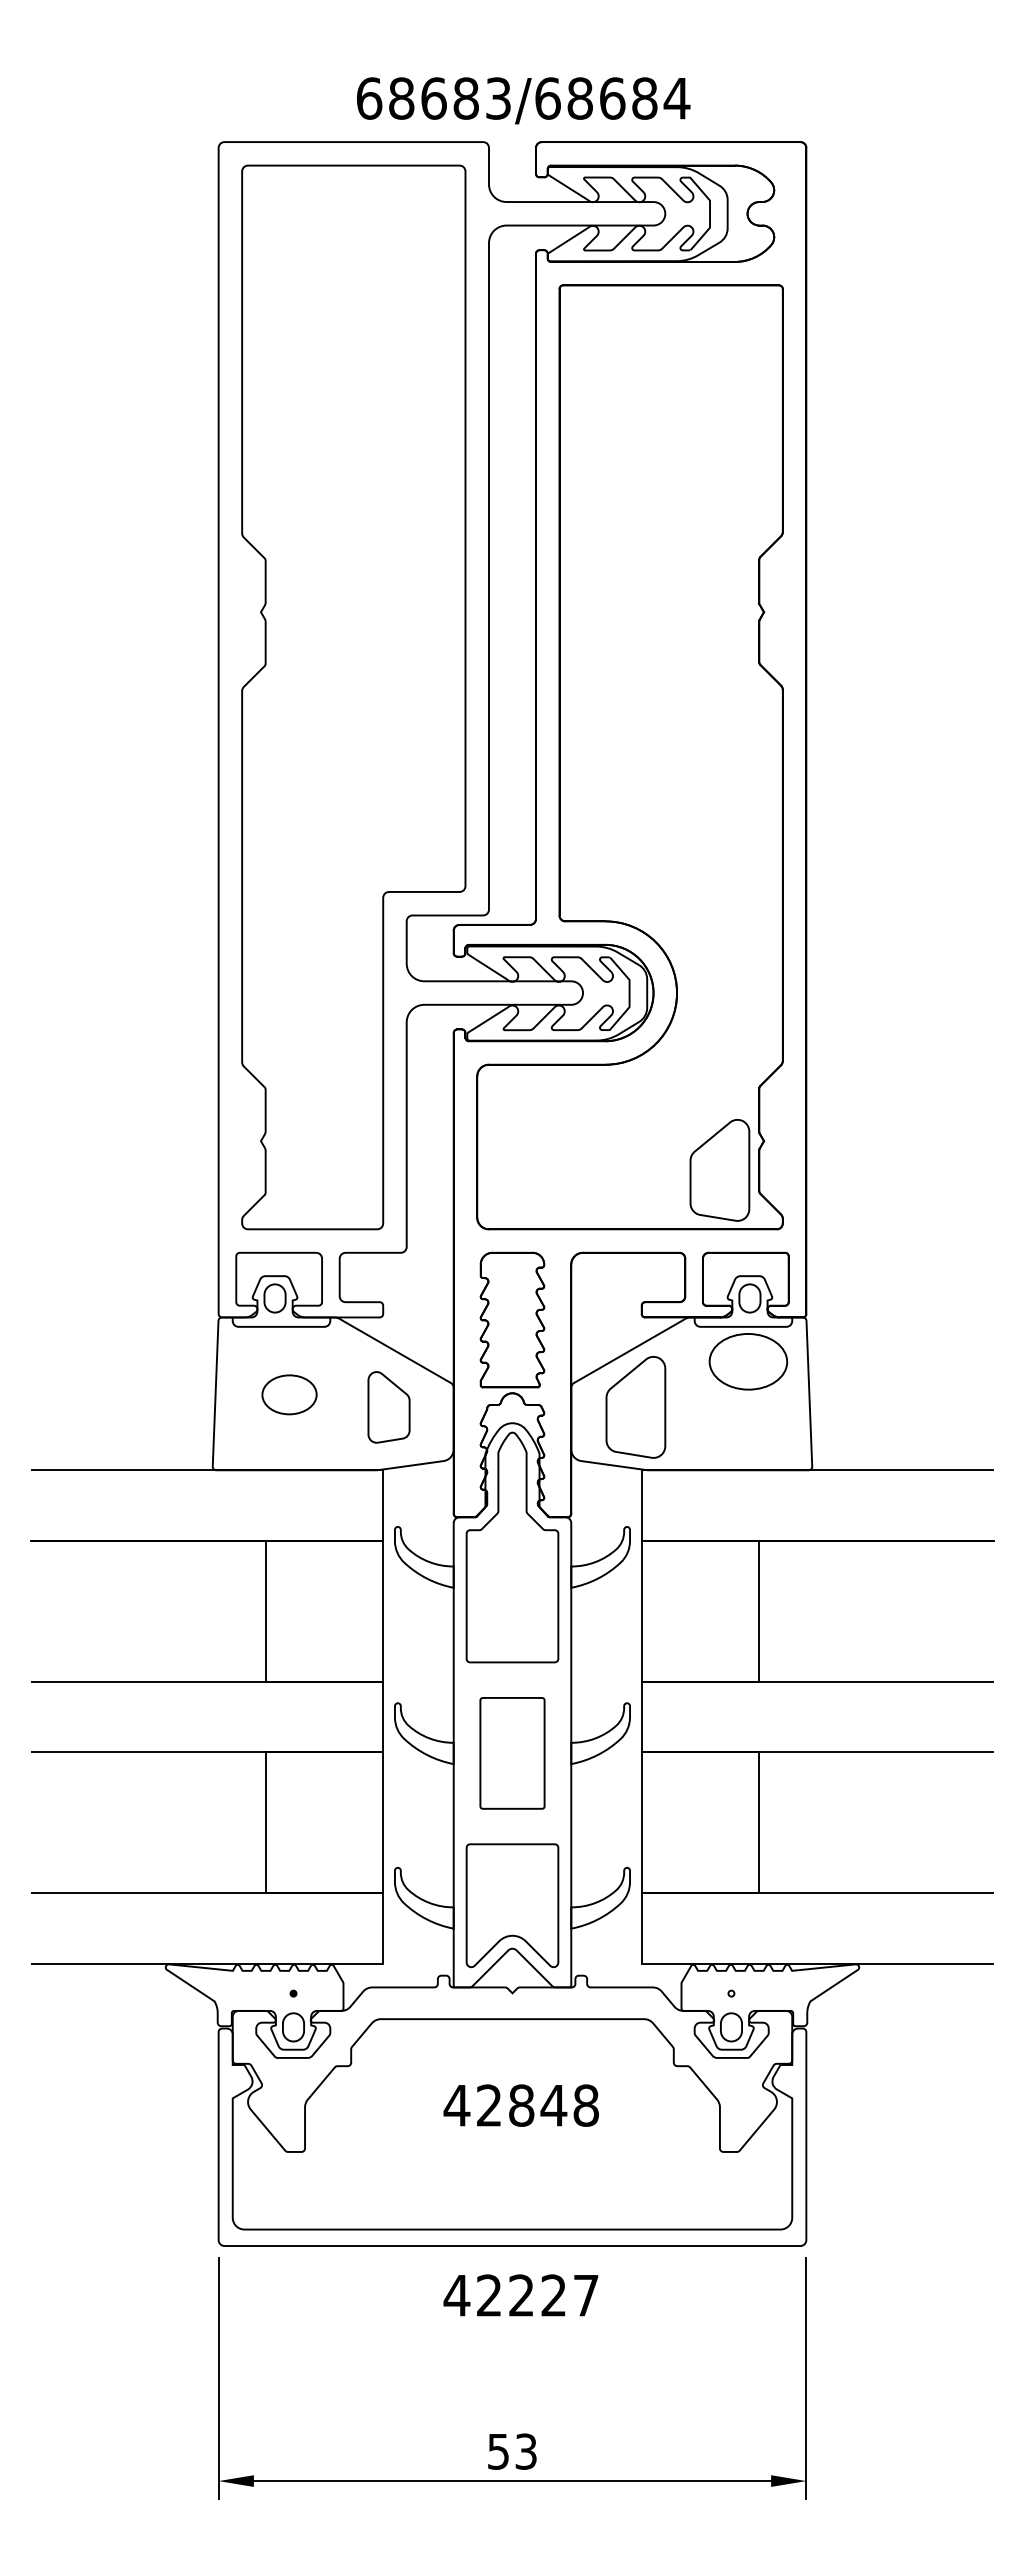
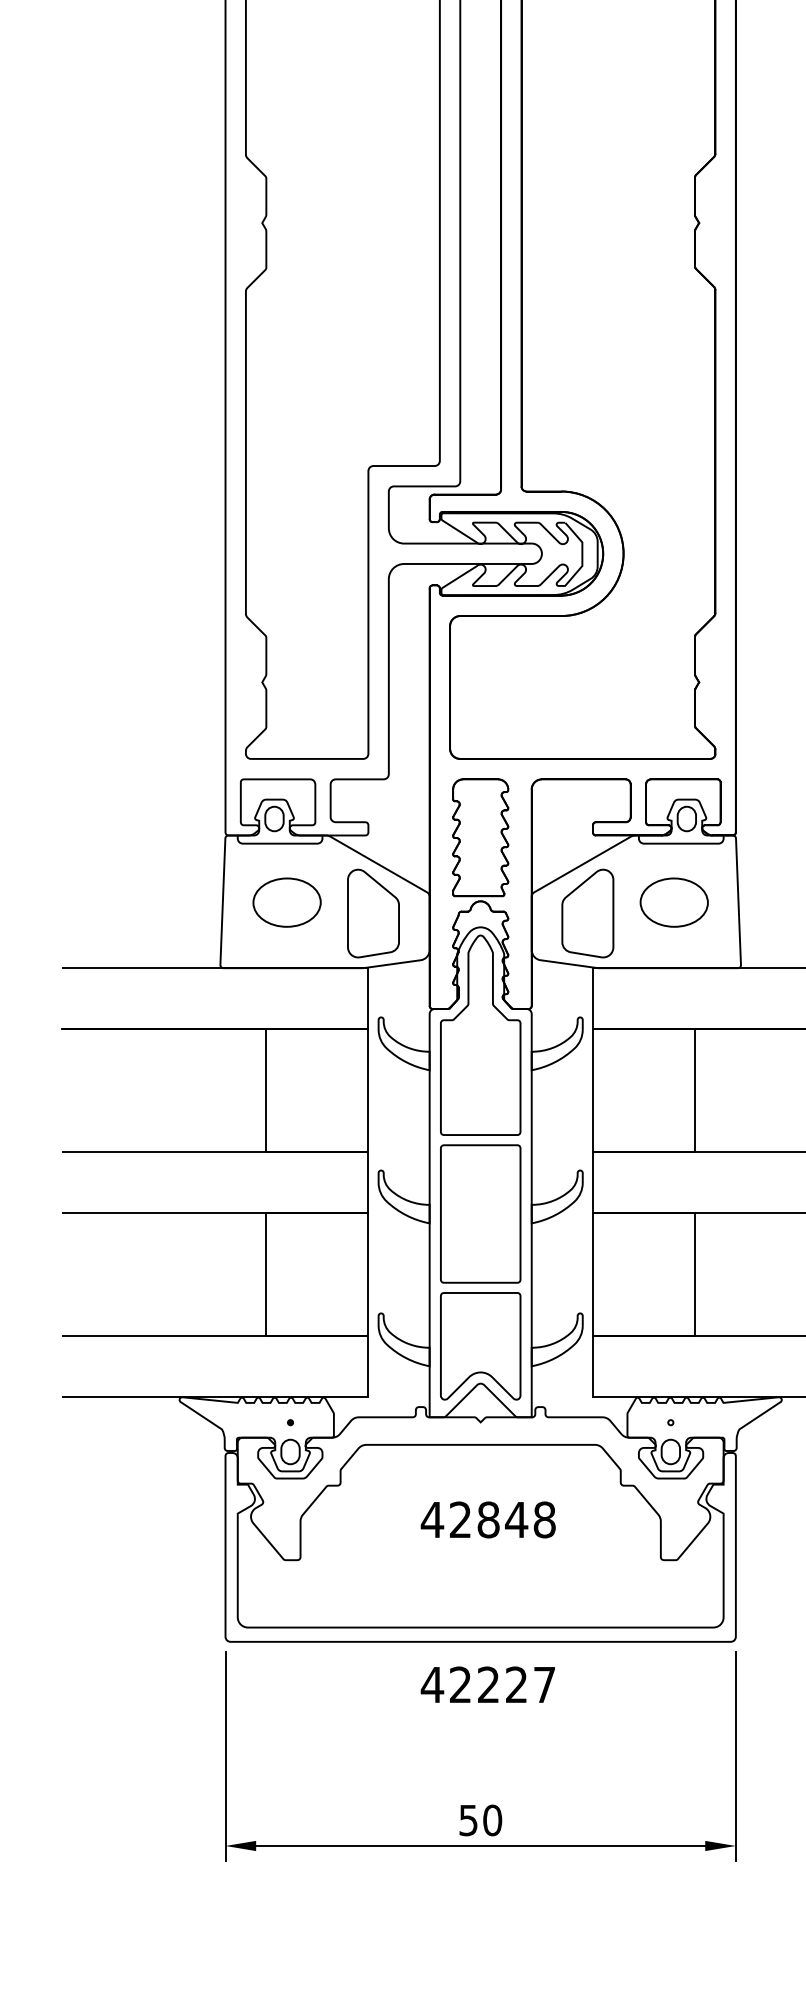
part: (719, 1170) -> (660, 707), removed
part: (748, 1361) -> (674, 902), moved
part: (289, 1394) -> (287, 902), size x1.43
part: (388, 1407) -> (373, 913), size x1.43
part: (512, 1753) -> (480, 1214), size x1.43
text: (526, 2451) -> (492, 1820), 53 -> 50

